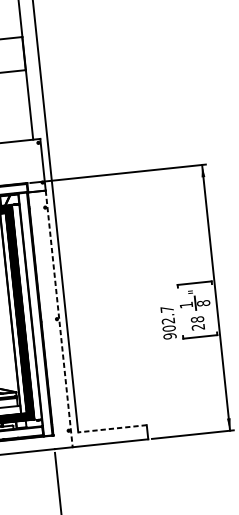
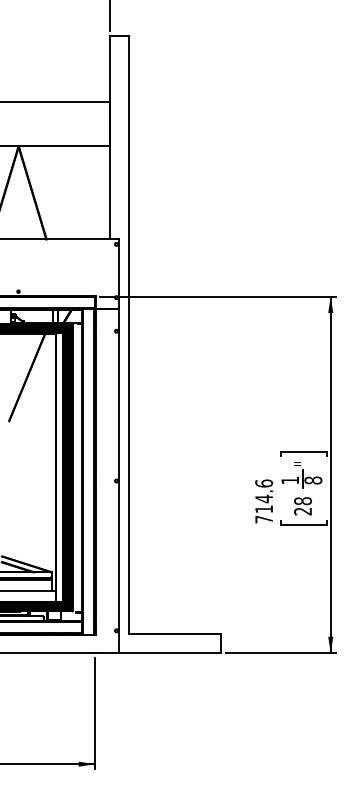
line: (59, 319) -> (119, 481), dashed -> solid
text: (168, 322) -> (264, 501), 902.7 -> 714.6
line: (112, 428) -> (174, 634), dashed -> solid

